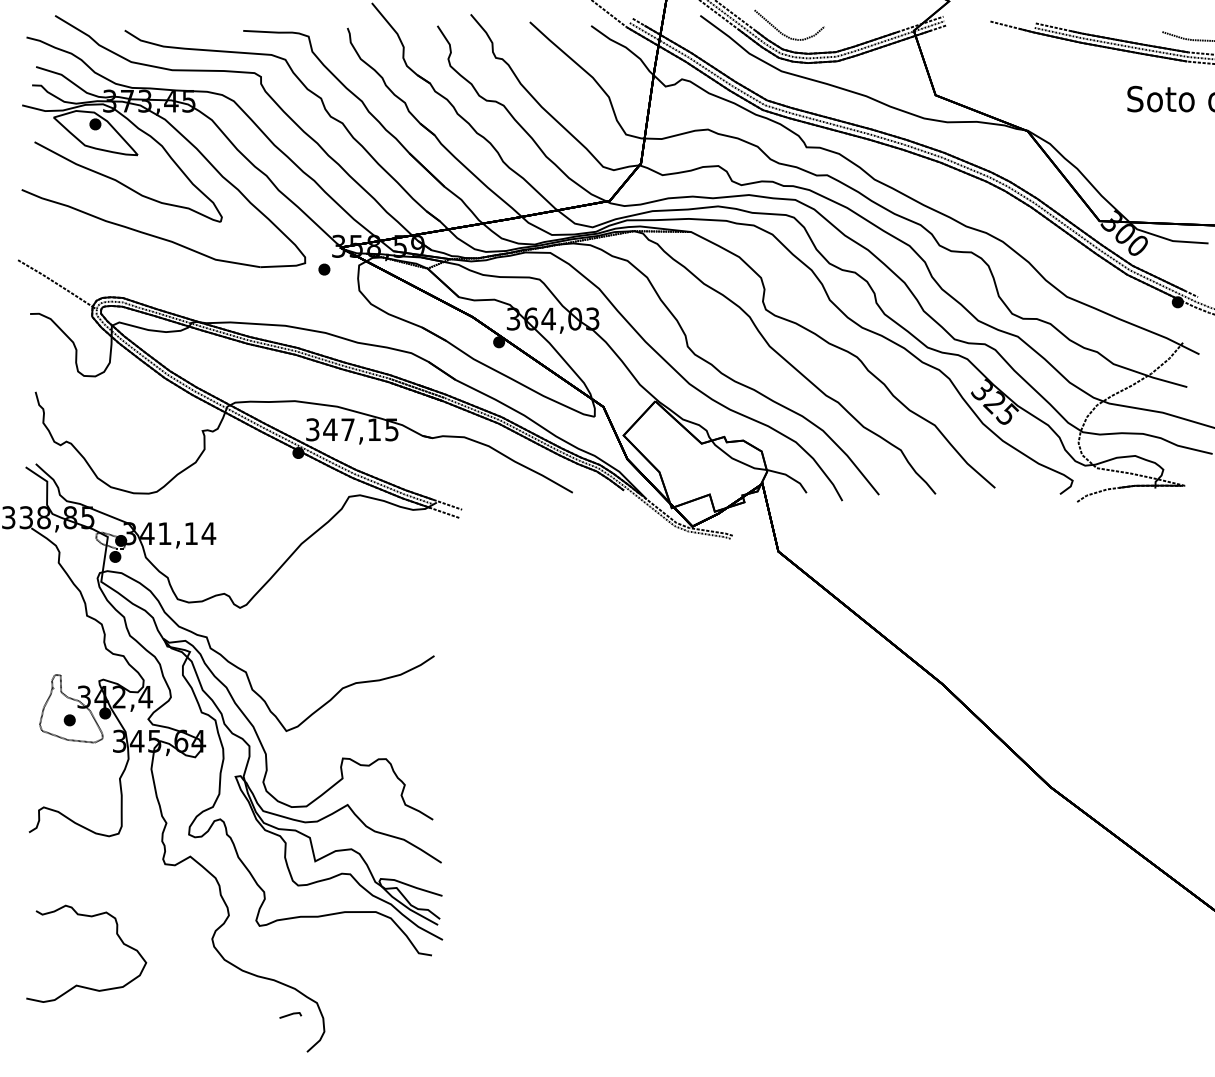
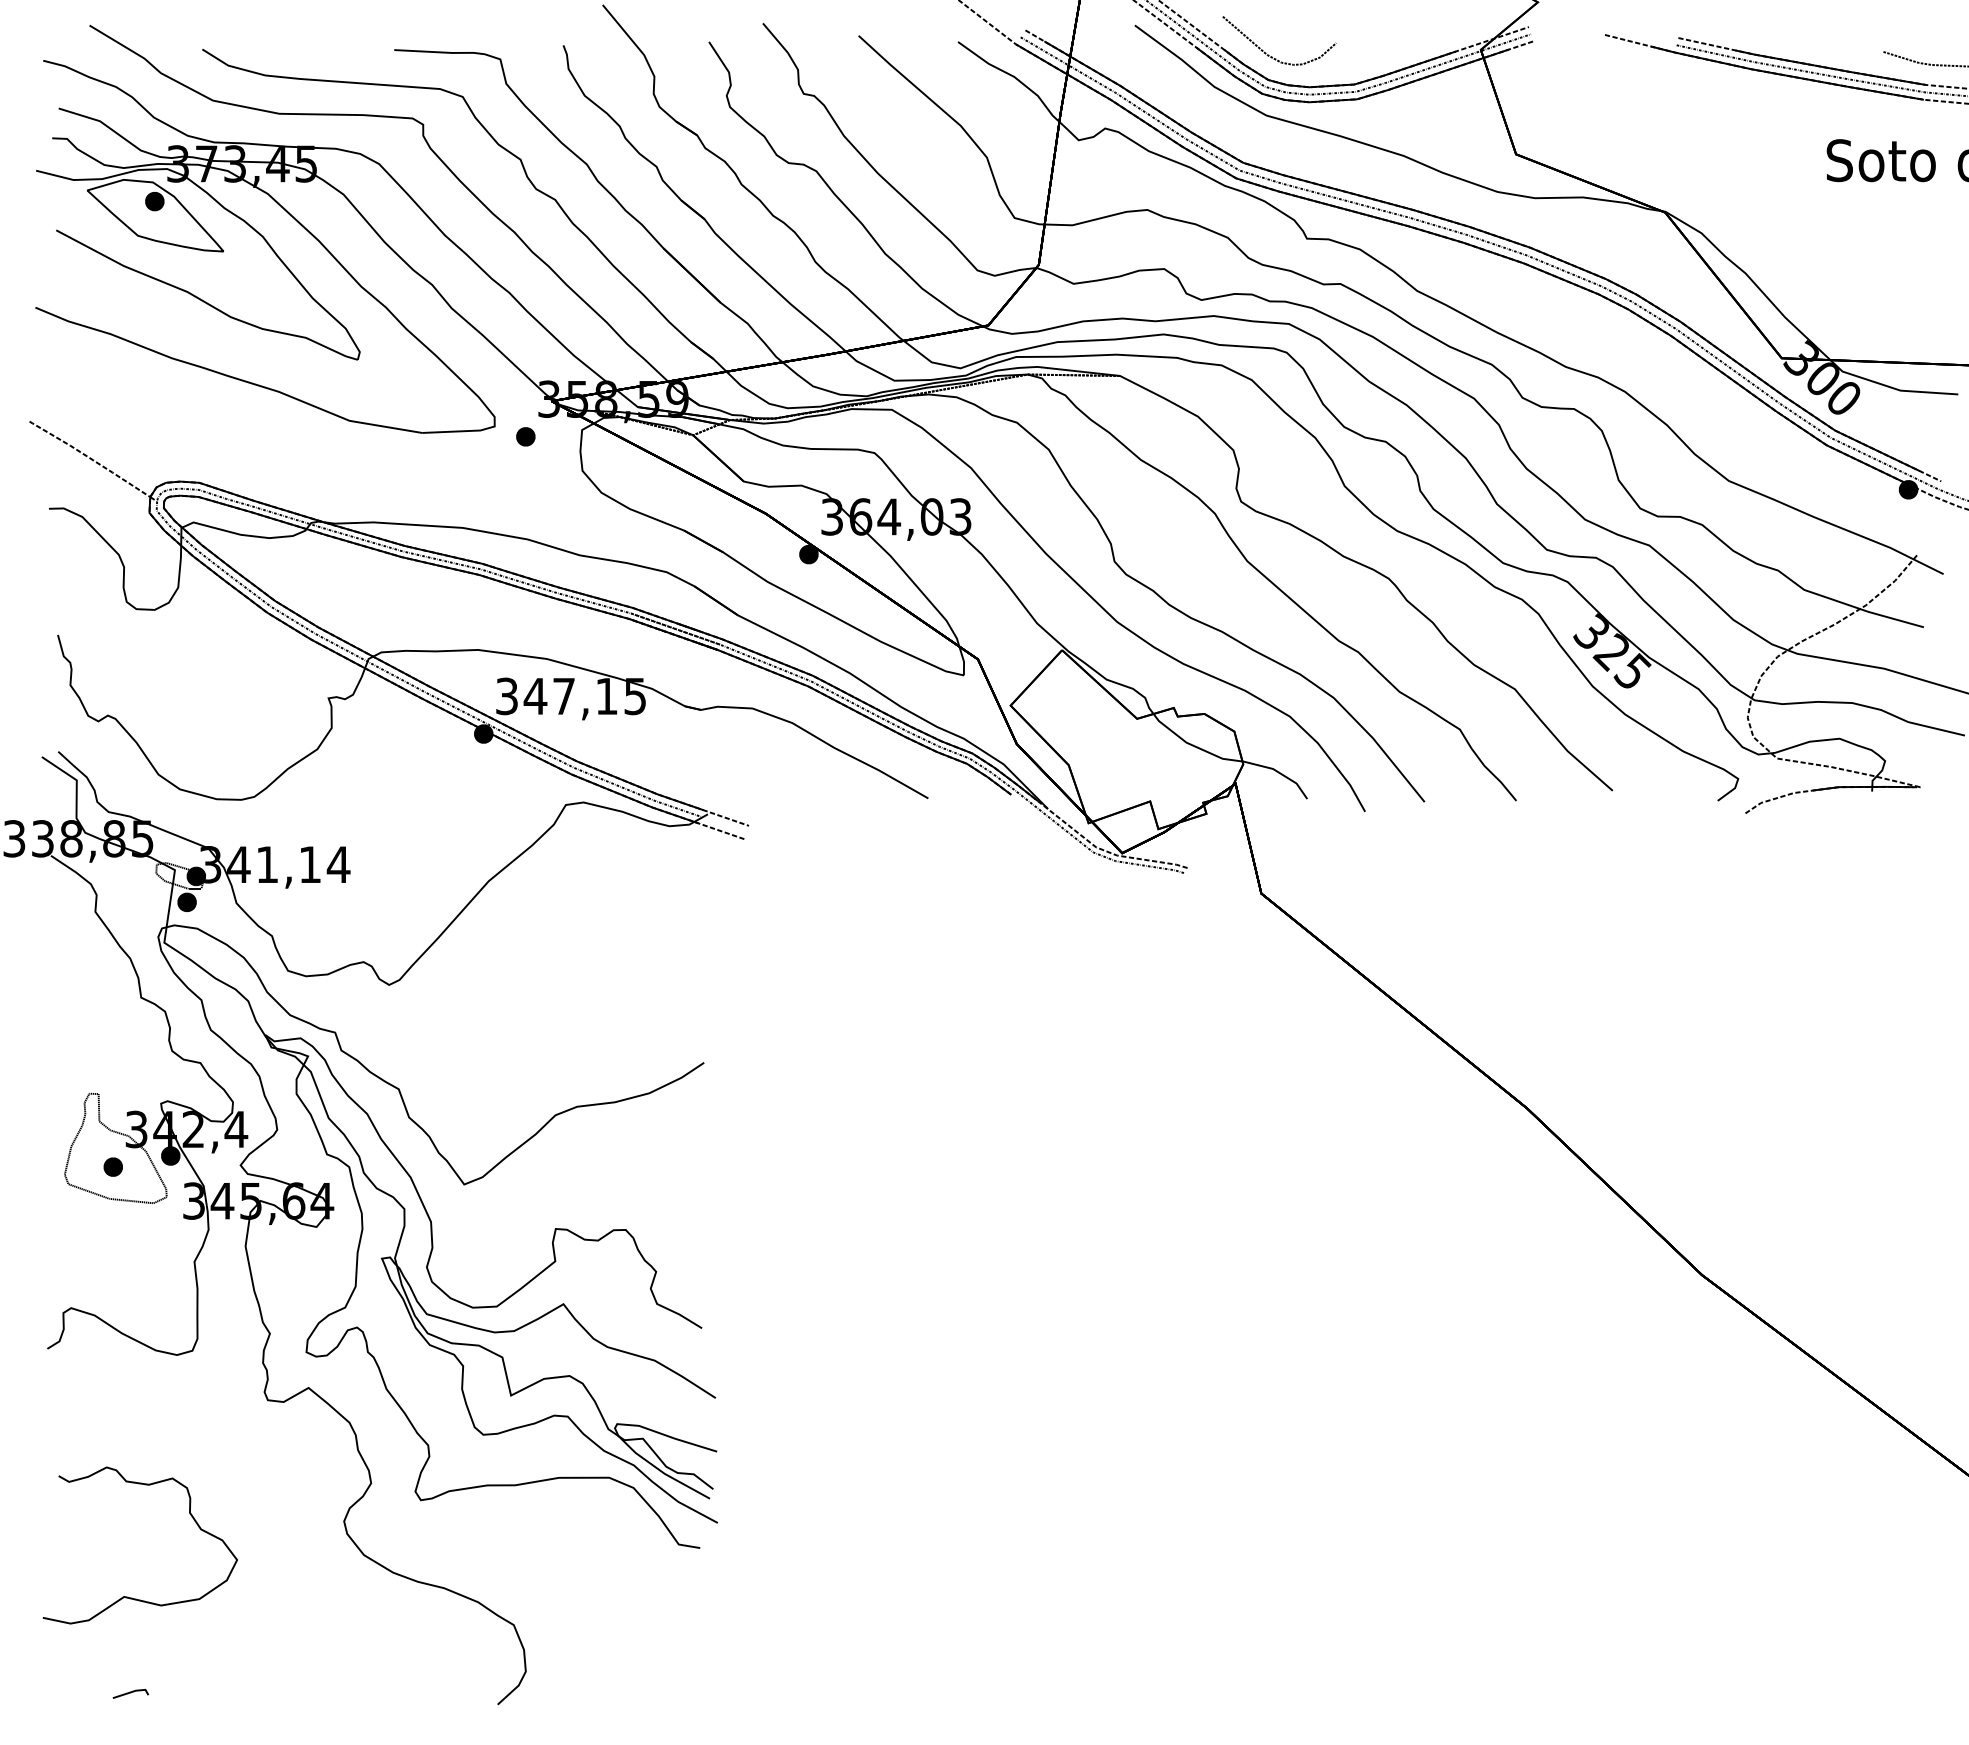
line: (290, 1015) -> (130, 1693), moved

